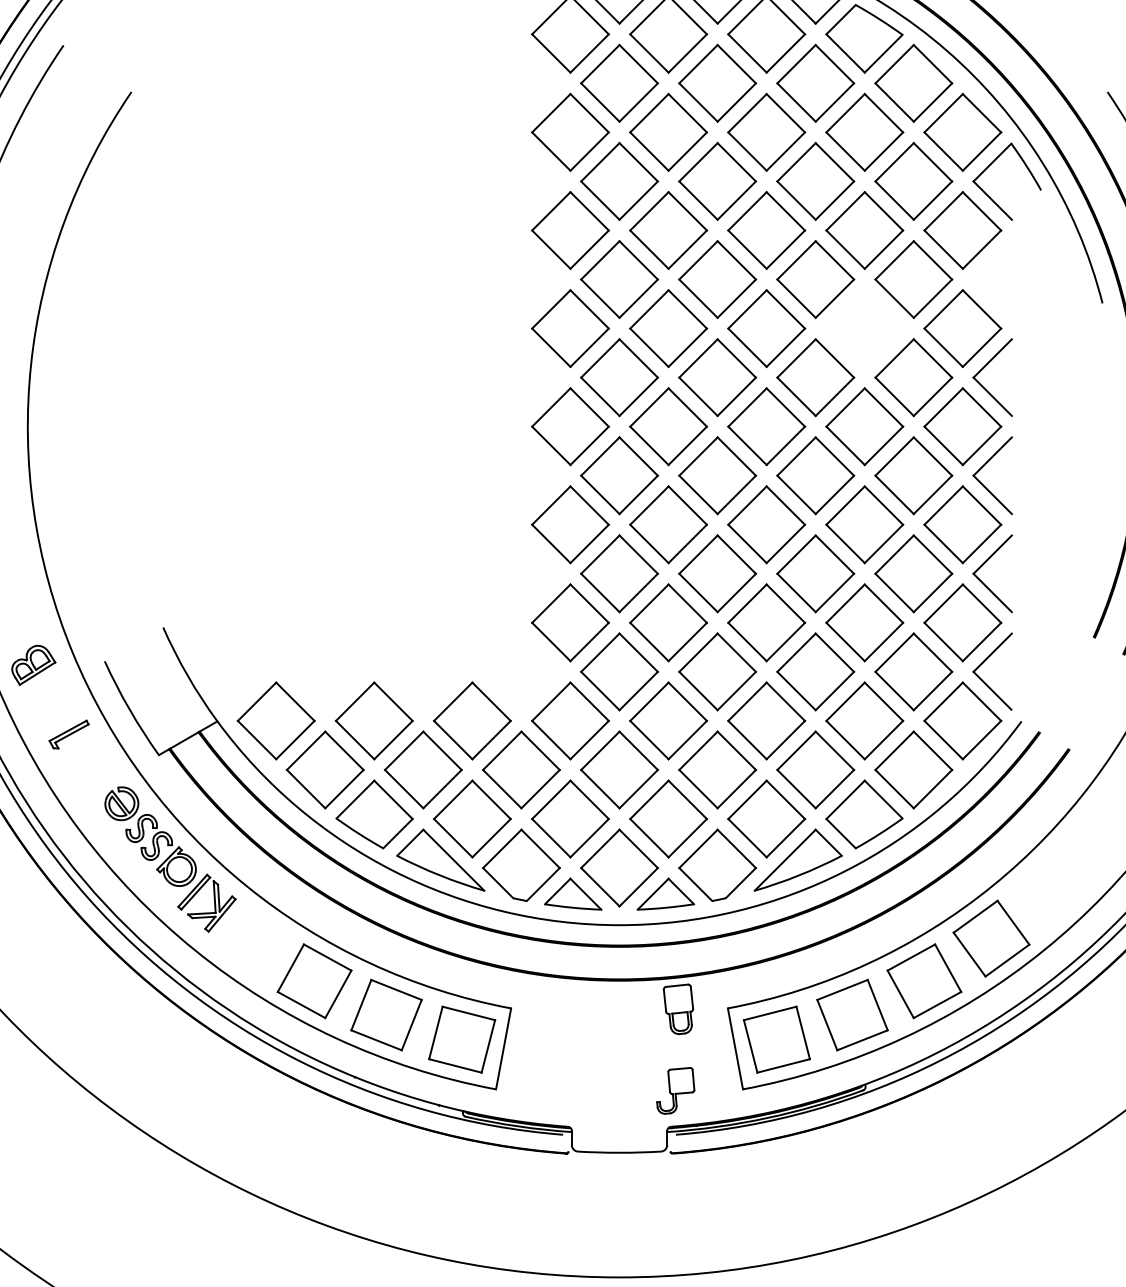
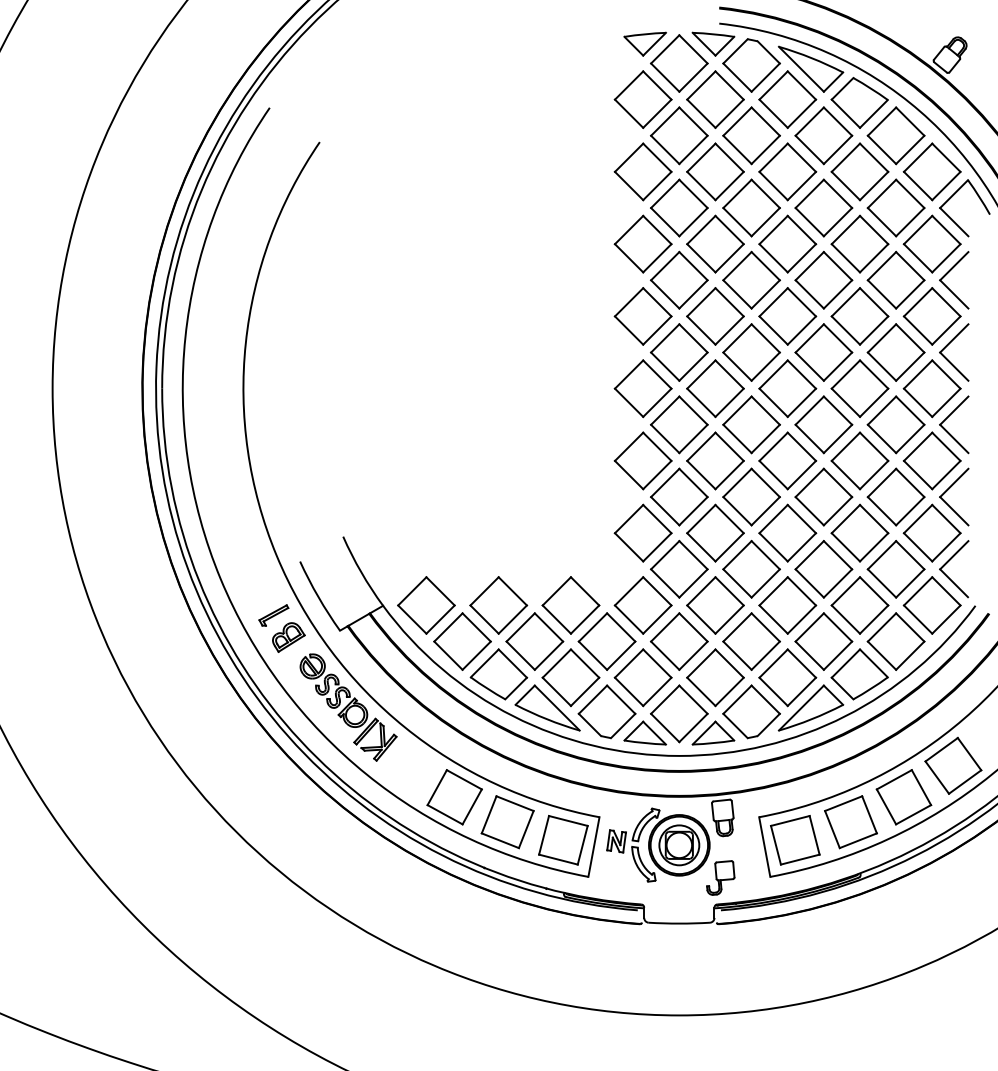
part: (984, 270) -> (948, 273), added
part: (864, 328) -> (859, 316), added
part: (33, 665) -> (288, 637), moved
part: (591, 1045) -> (658, 844), added

